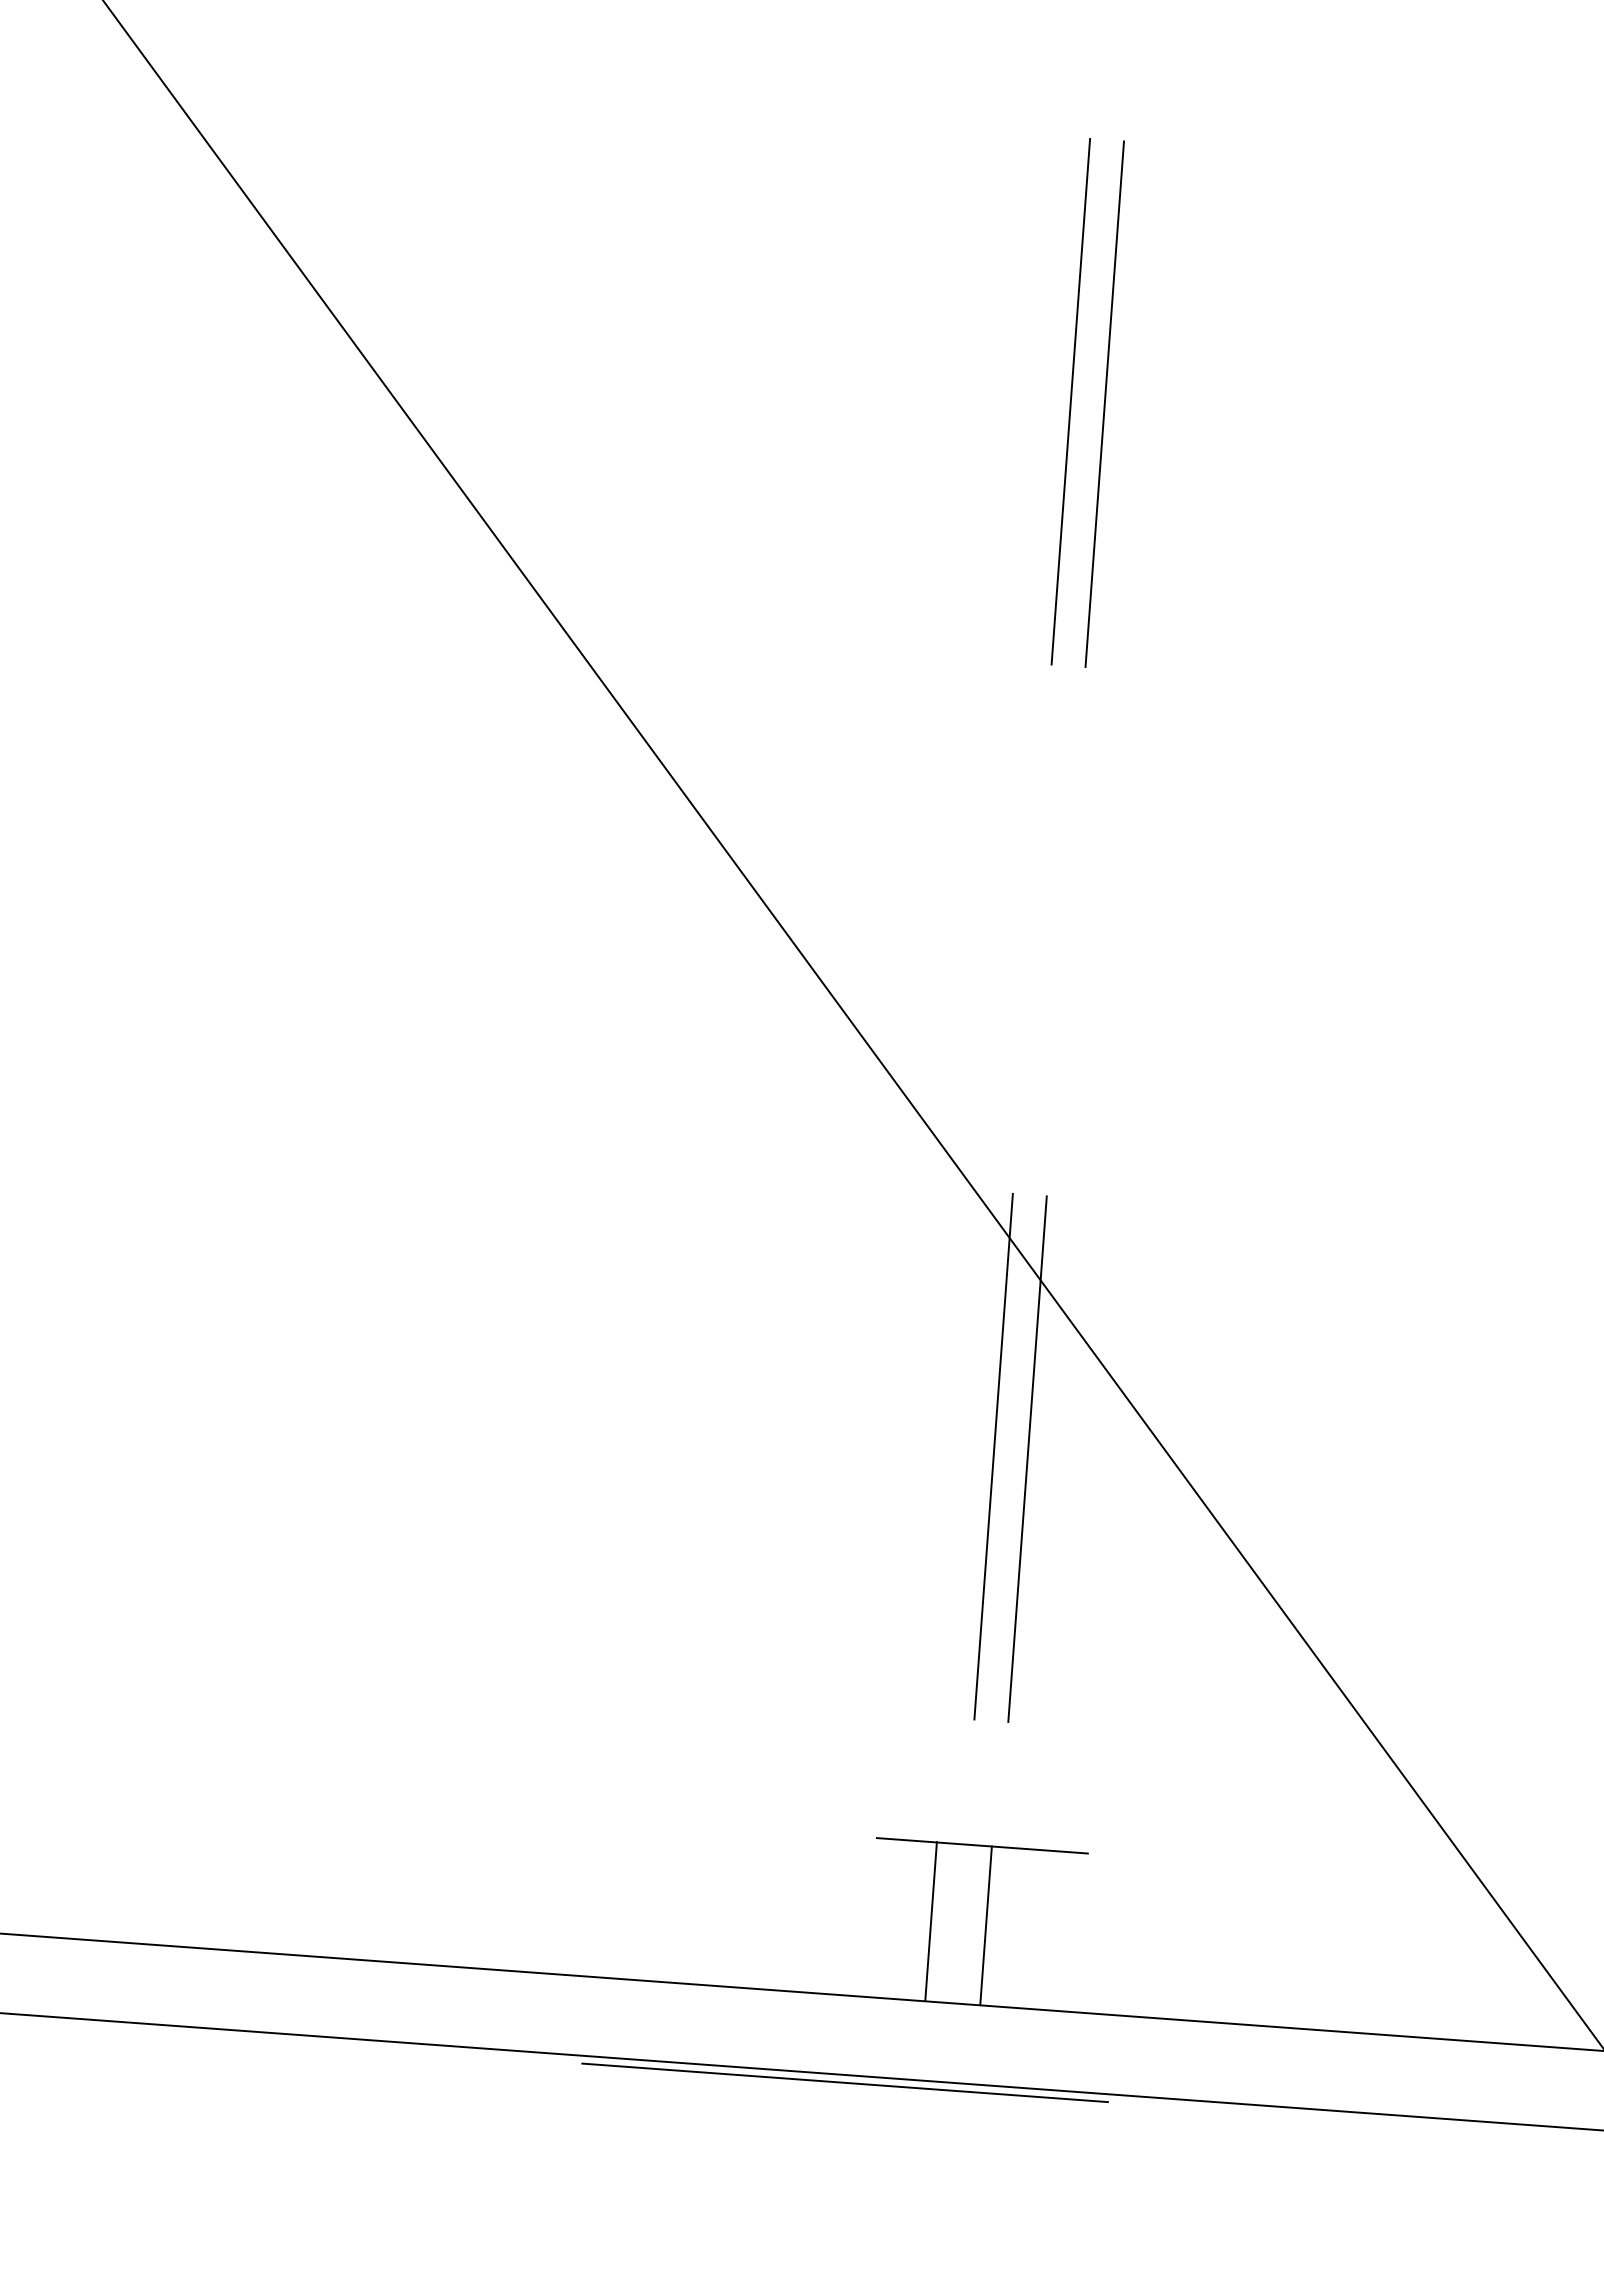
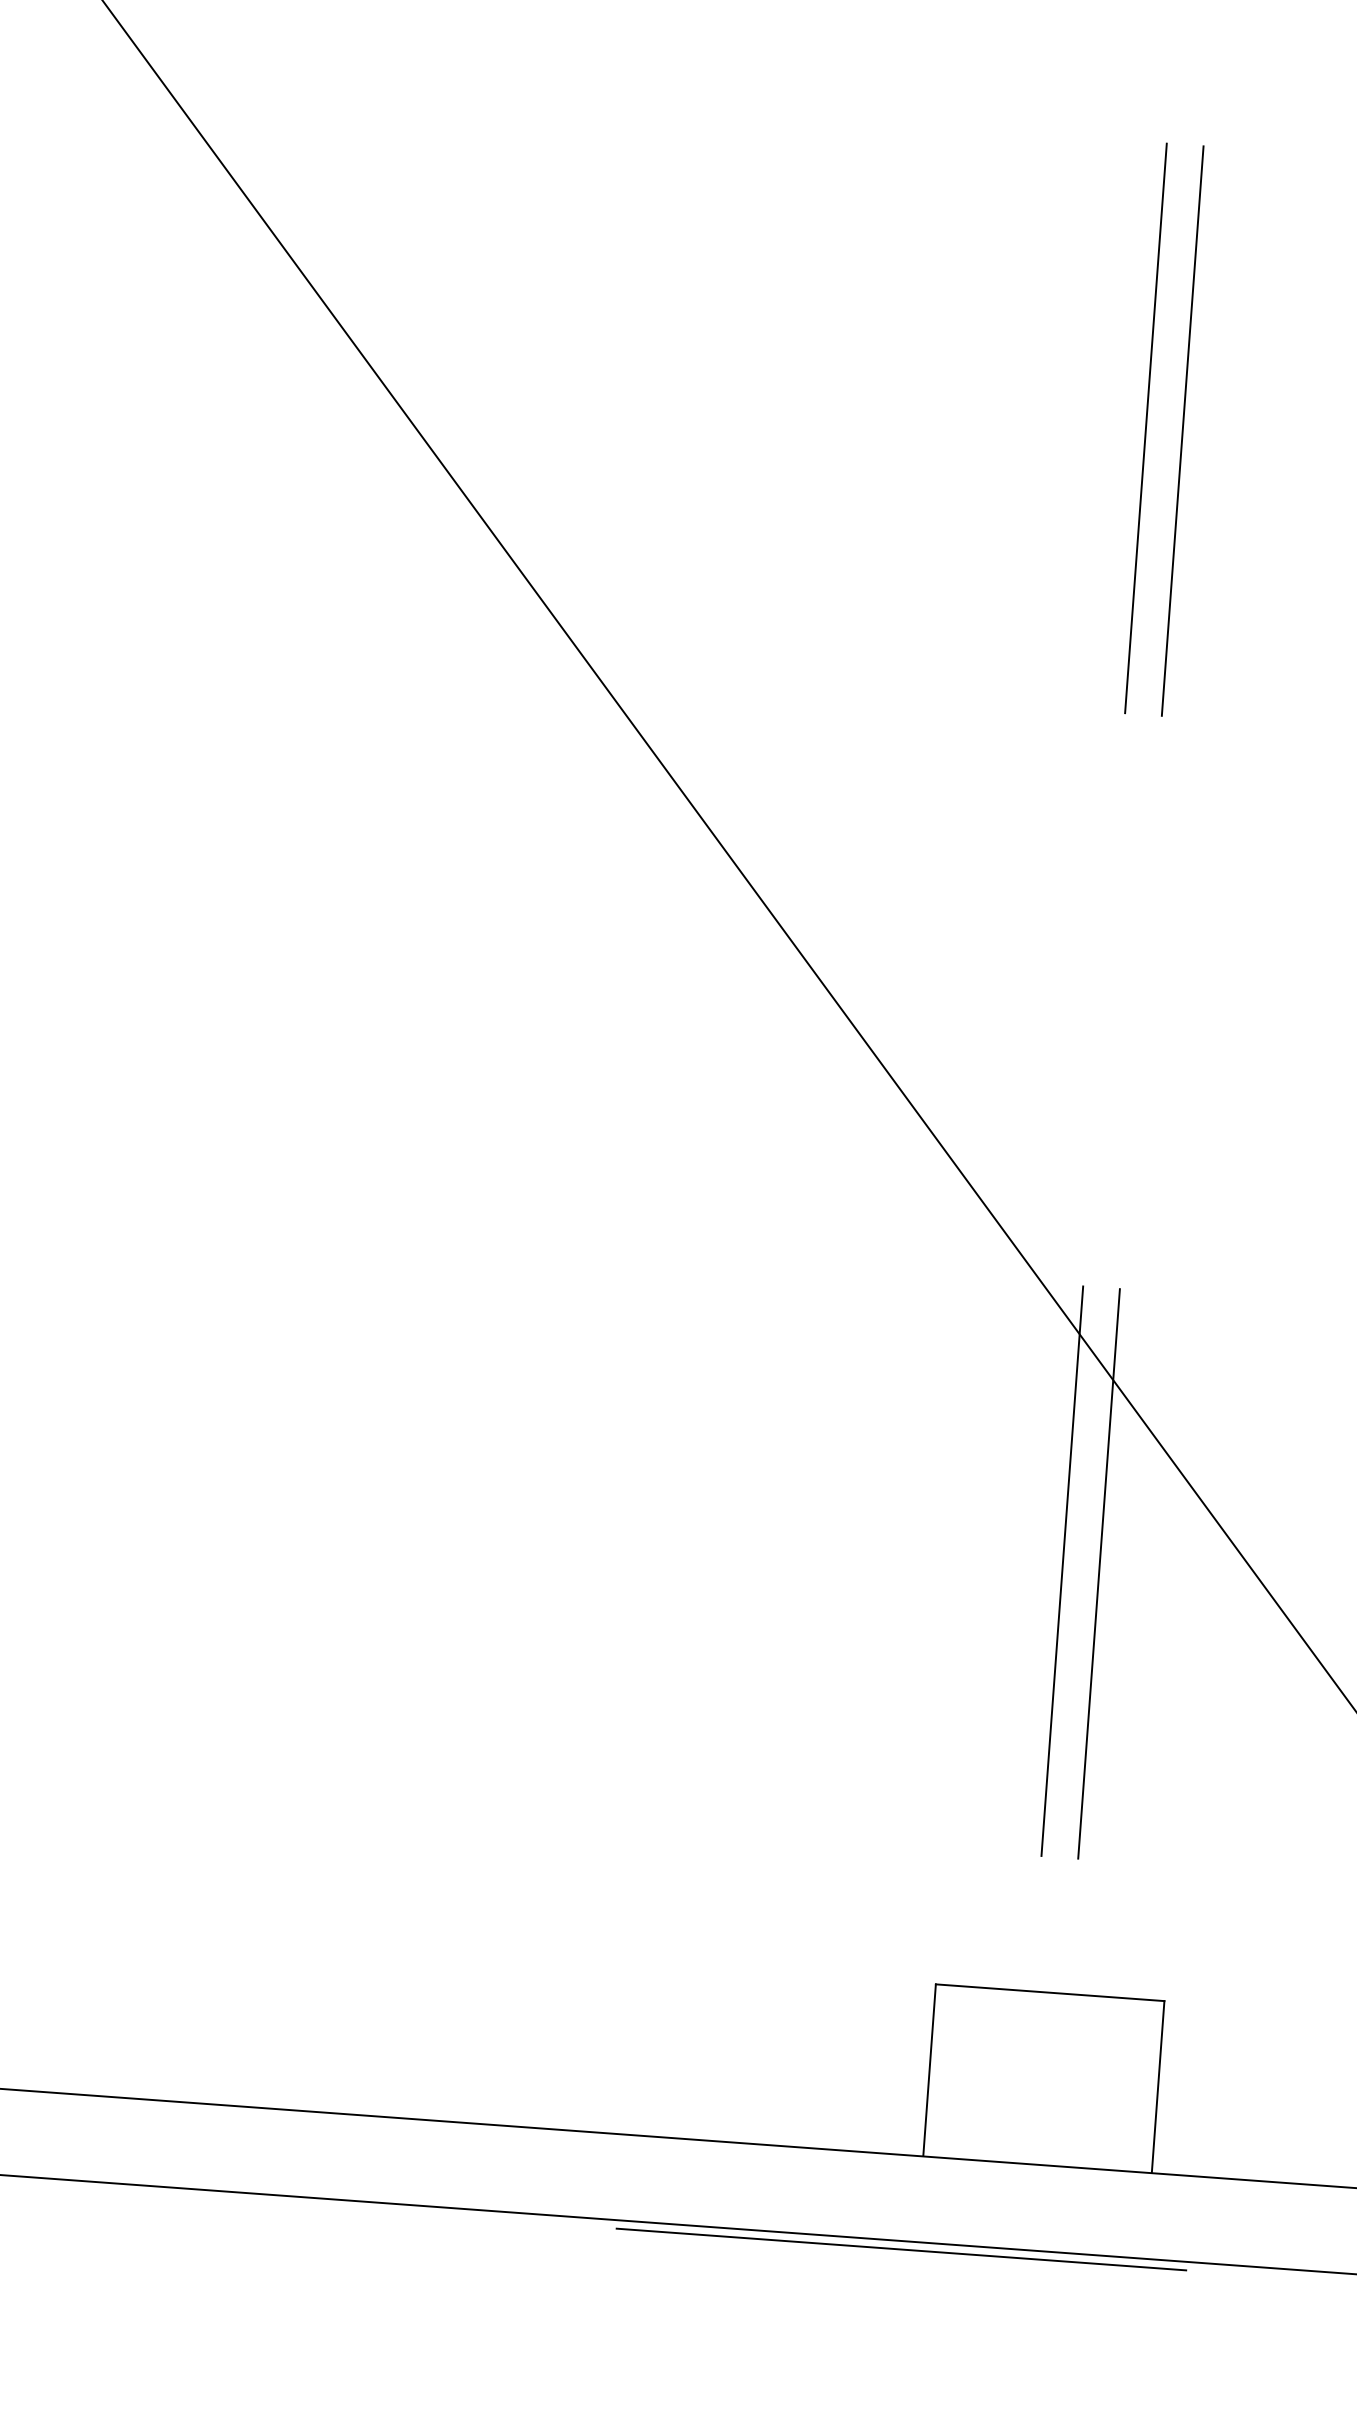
line: (930, 1921) -> (928, 2070), moved
line: (985, 1925) -> (1157, 2086), moved

